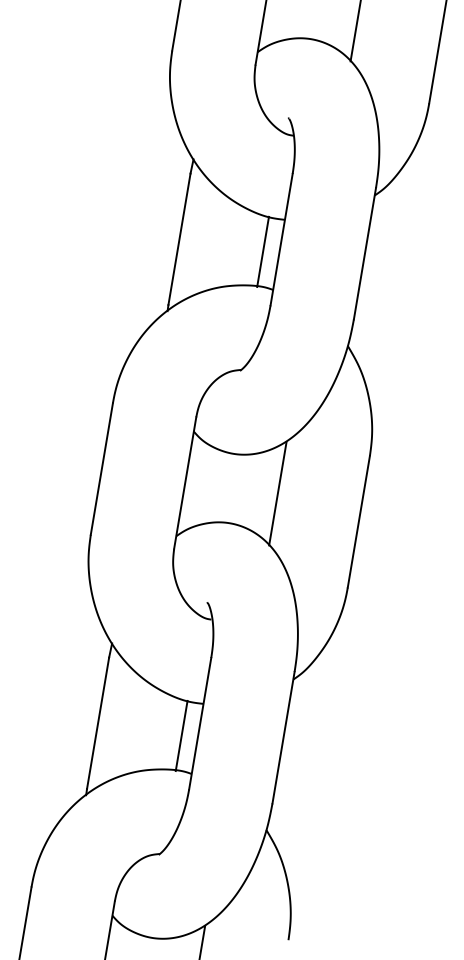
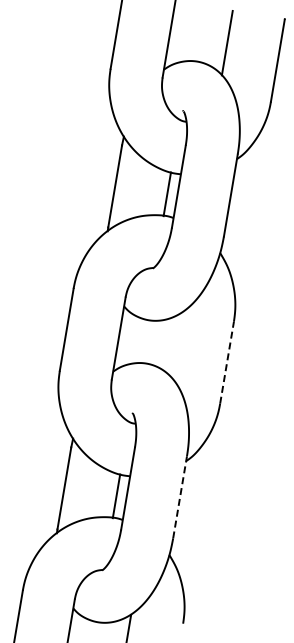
line: (277, 492) -> (176, 344), removed
line: (359, 521) -> (227, 362), solid -> dashed
line: (284, 737) -> (180, 497), solid -> dashed

